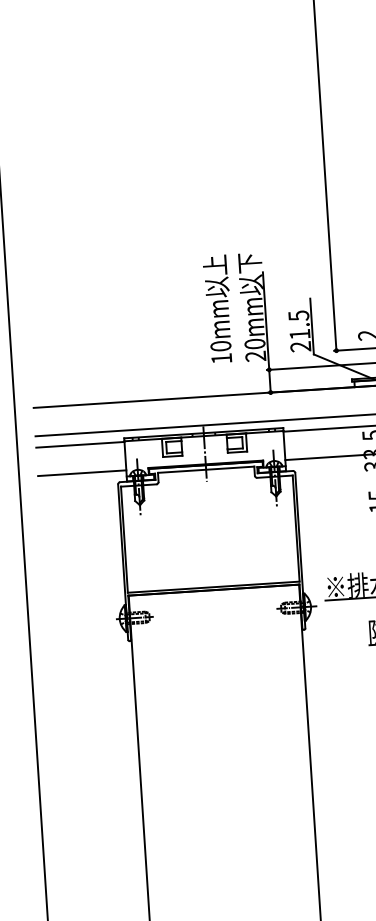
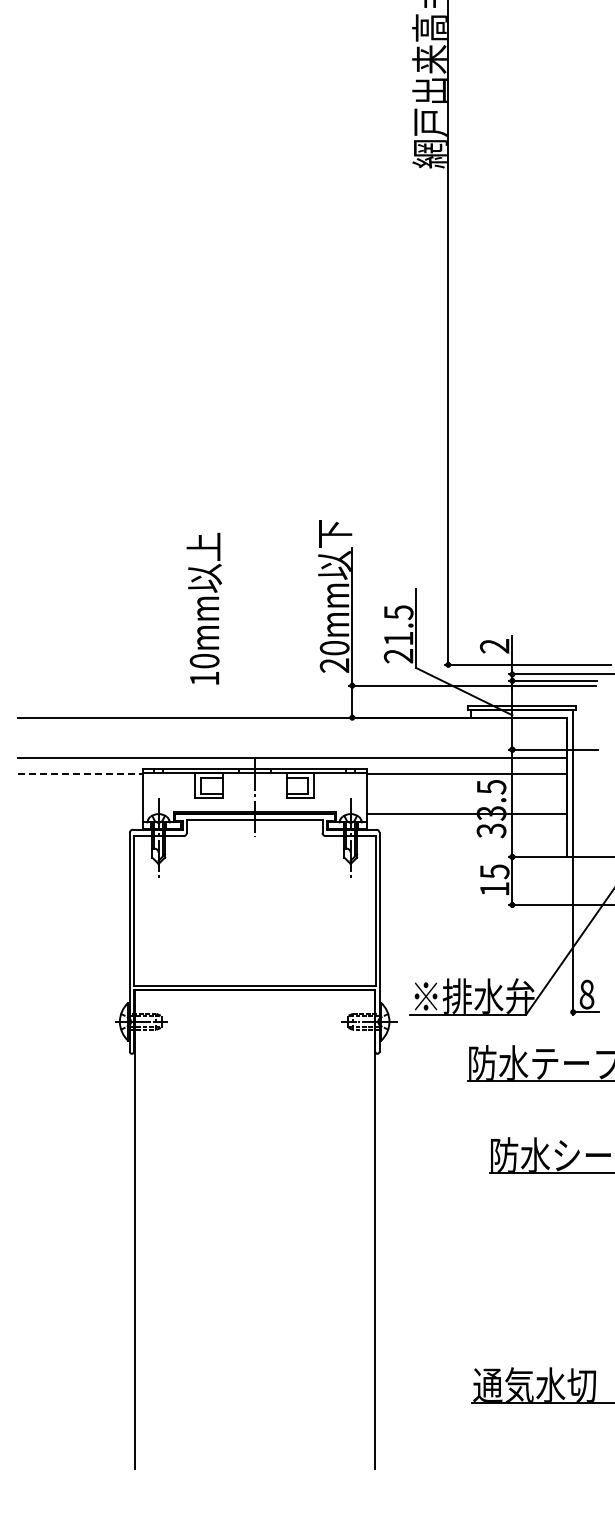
text: (218, 308) -> (204, 608), moved
line: (80, 444) -> (80, 773), solid -> dashed
line: (82, 473) -> (80, 813), removed

